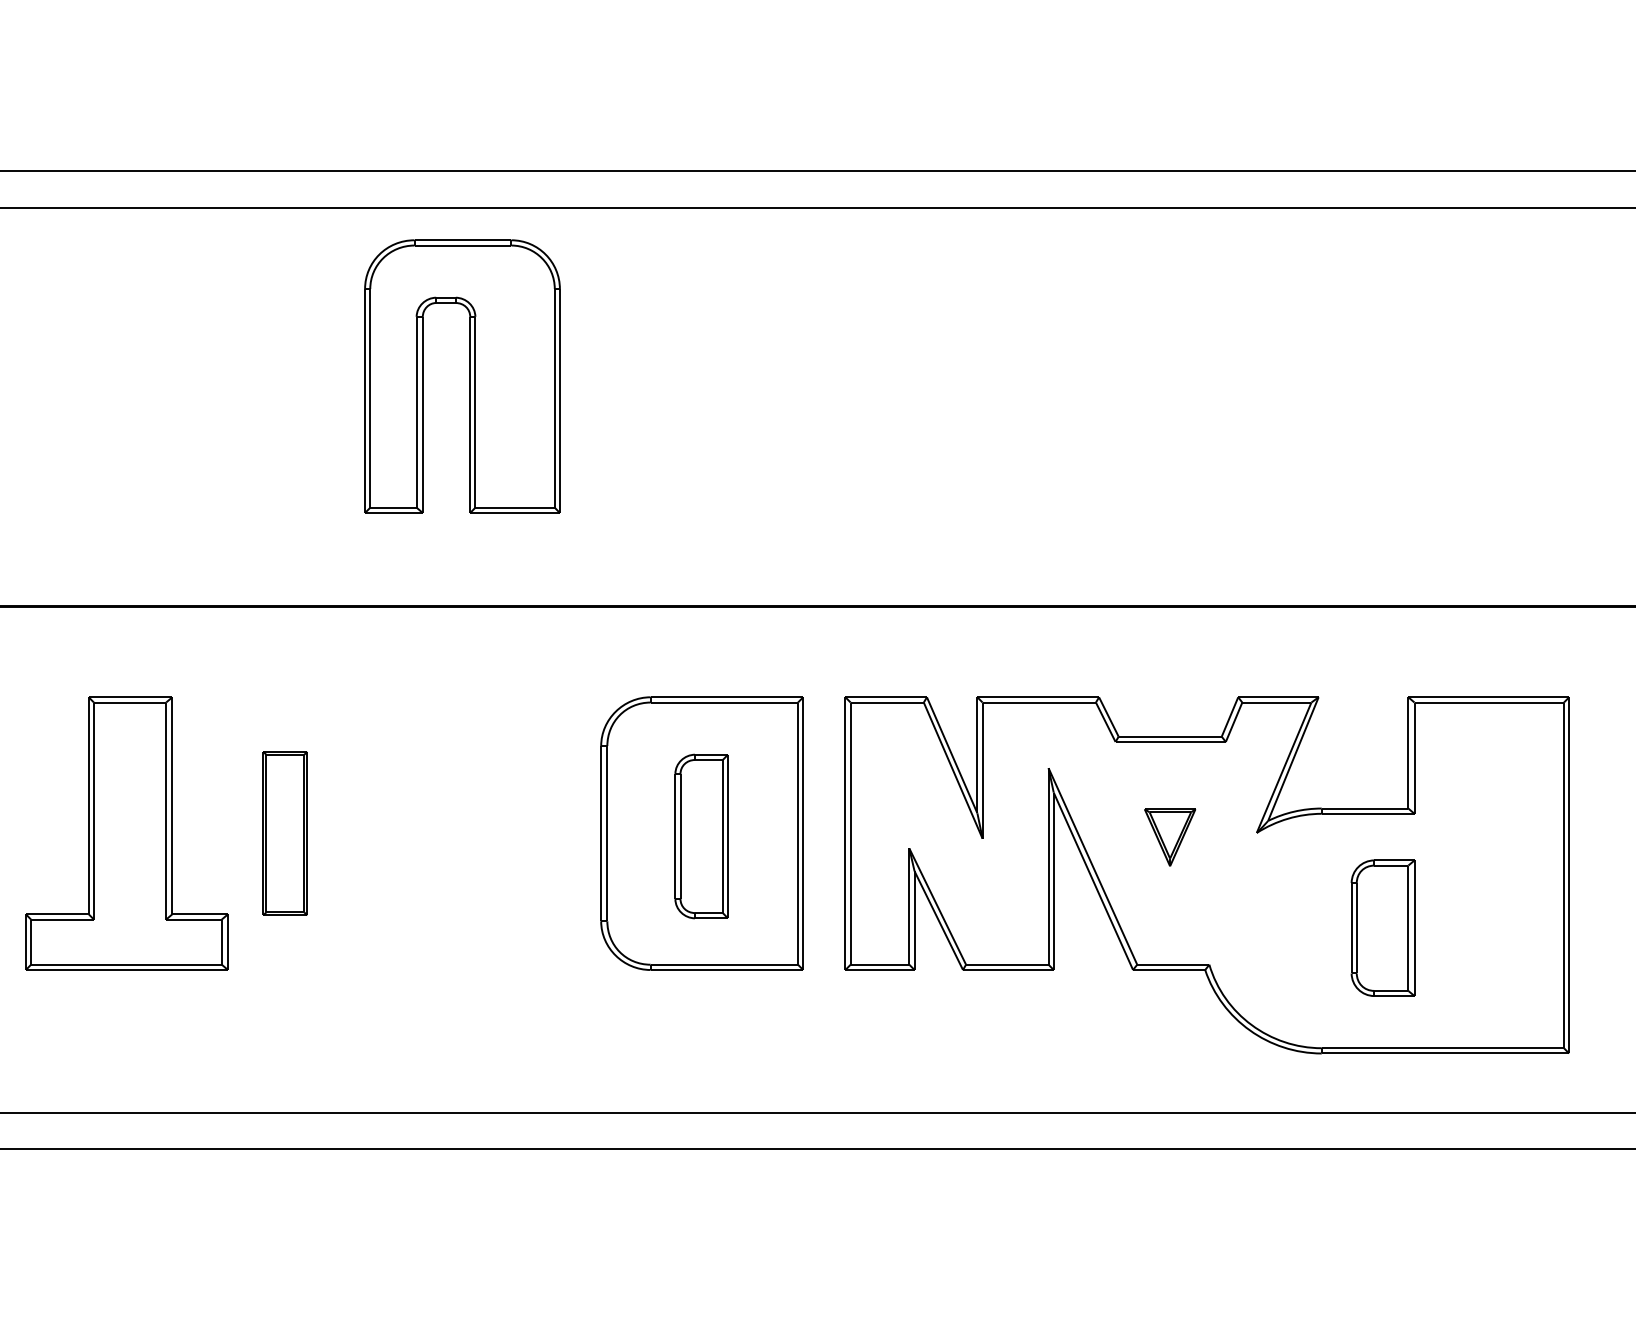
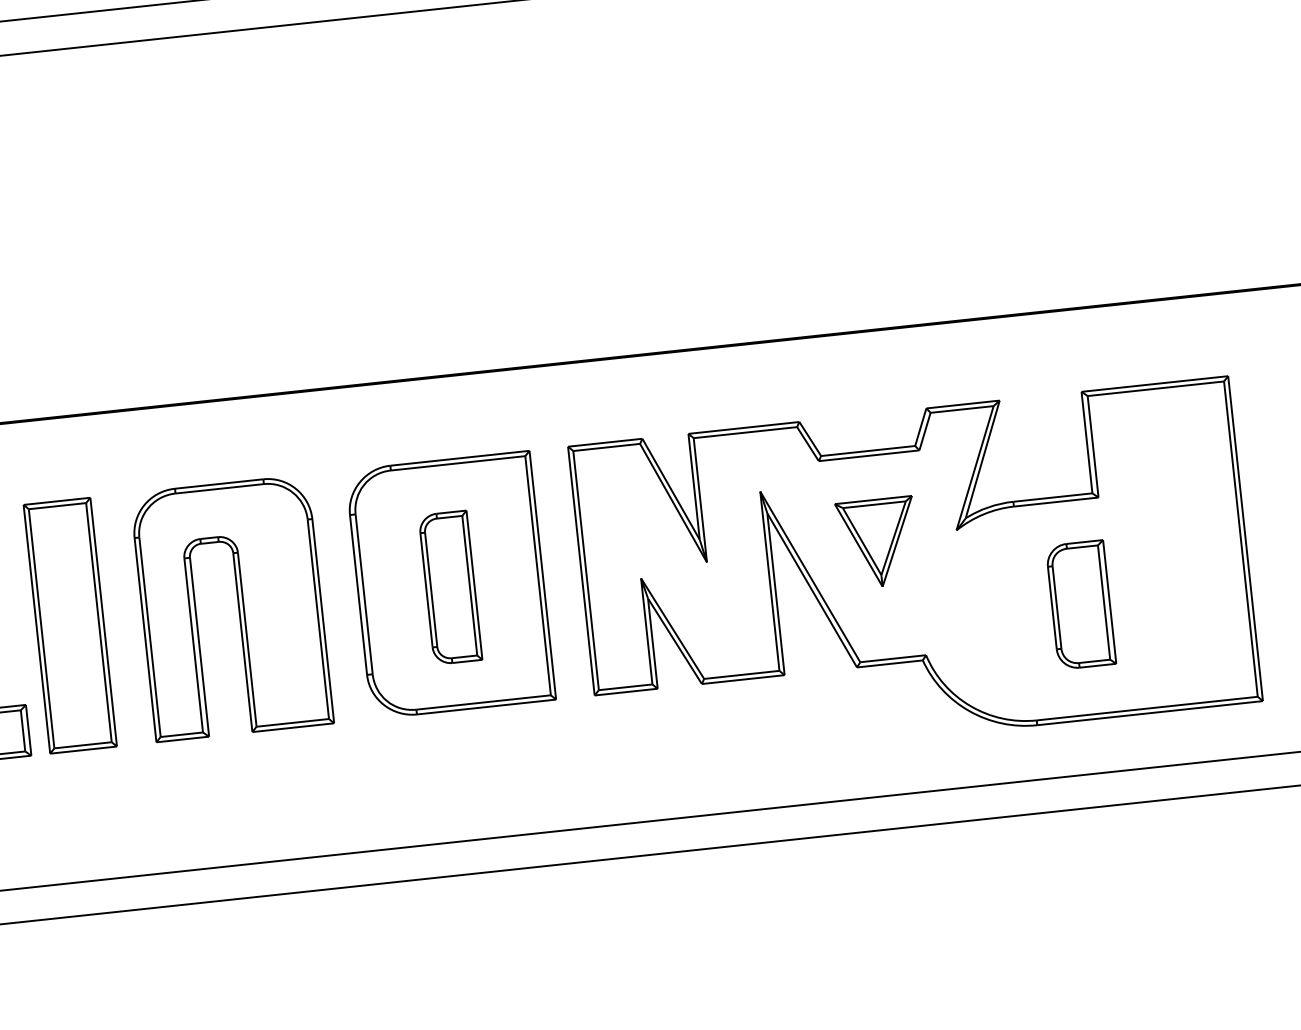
part: (469, 376) -> (238, 607), moved
part: (285, 833) -> (70, 625), size x1.67
part: (1169, 837) -> (877, 543), size x1.67

